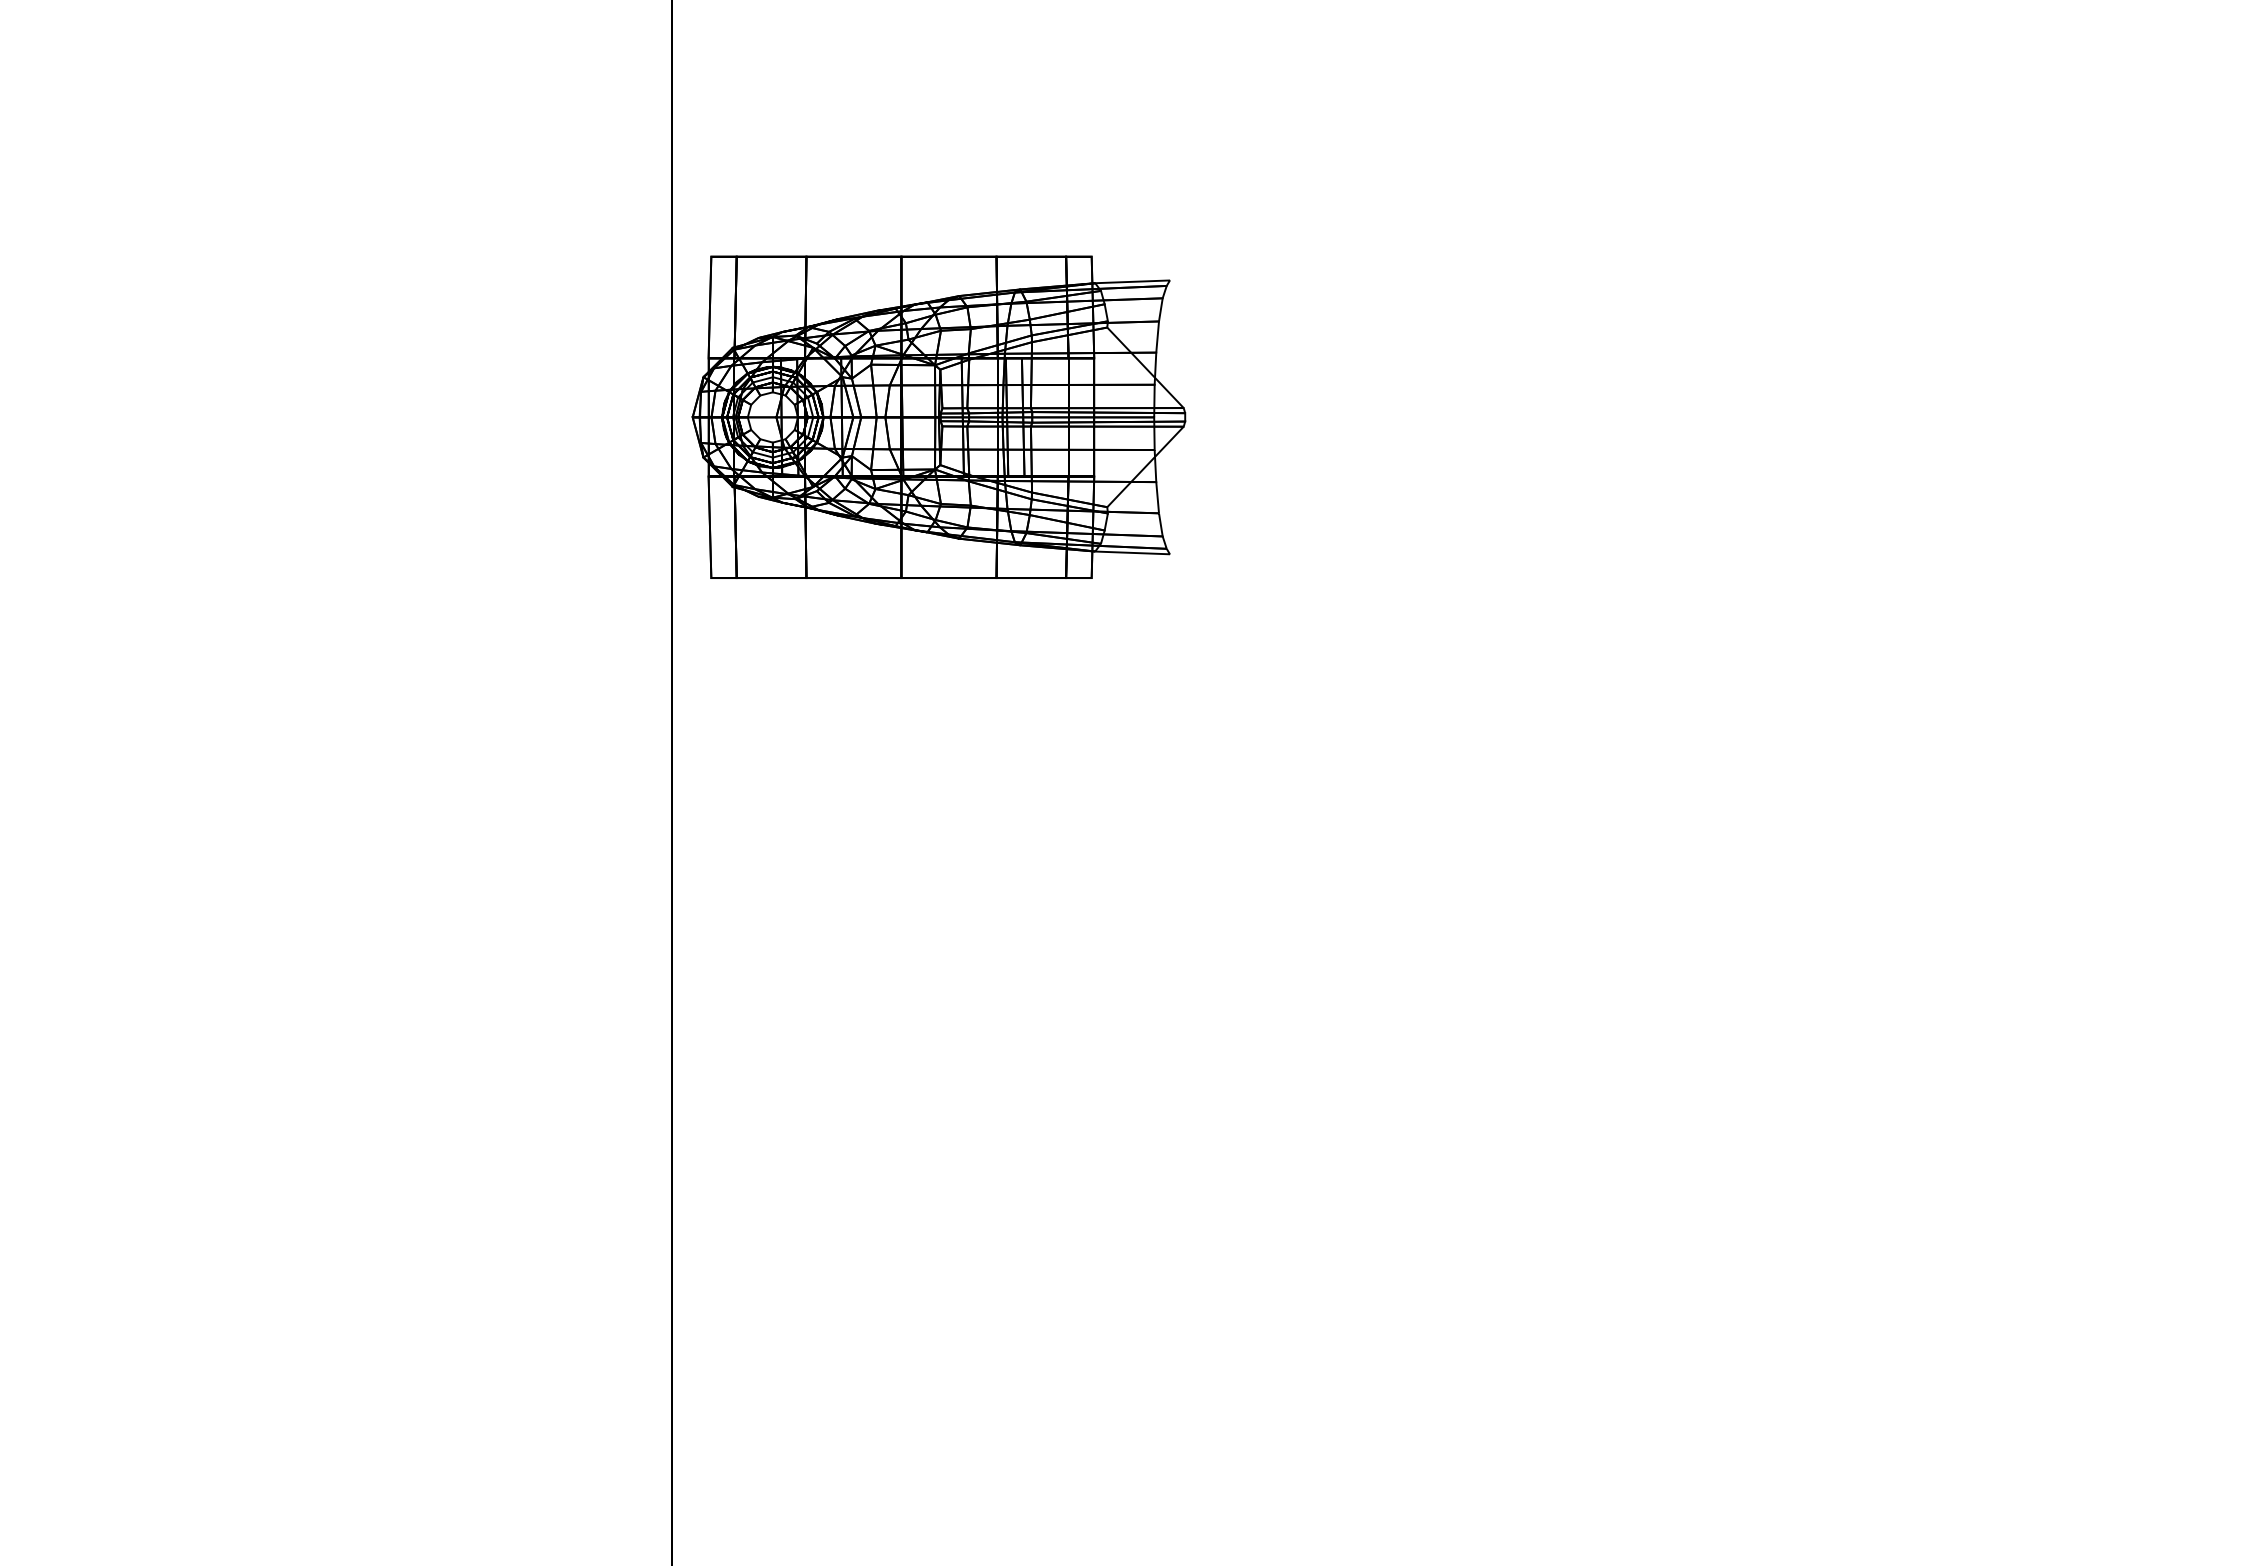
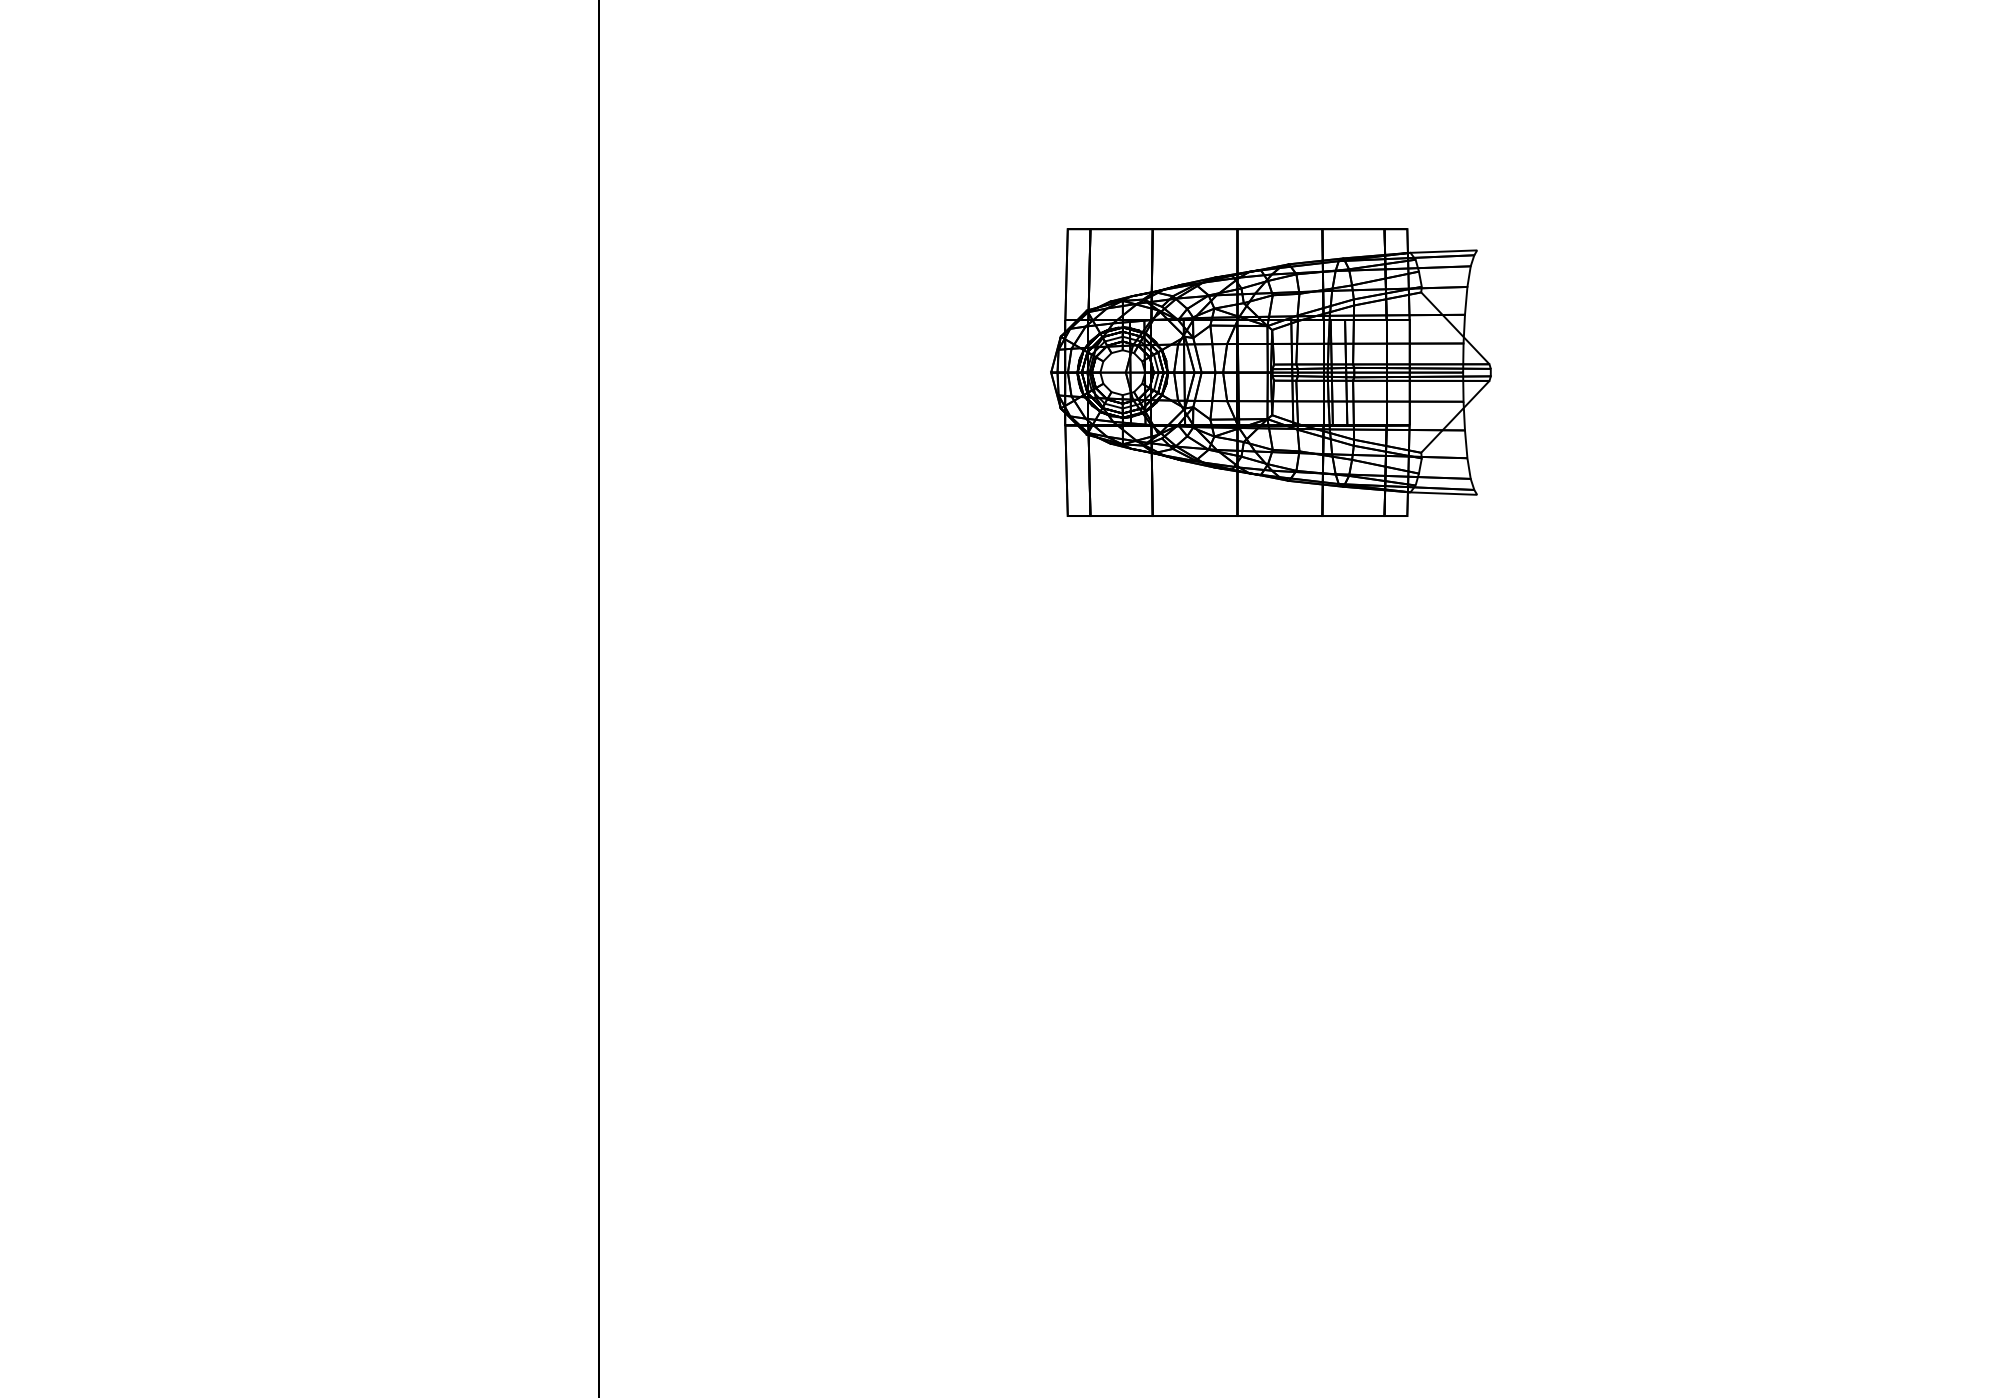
part: (938, 416) -> (1270, 371), moved

